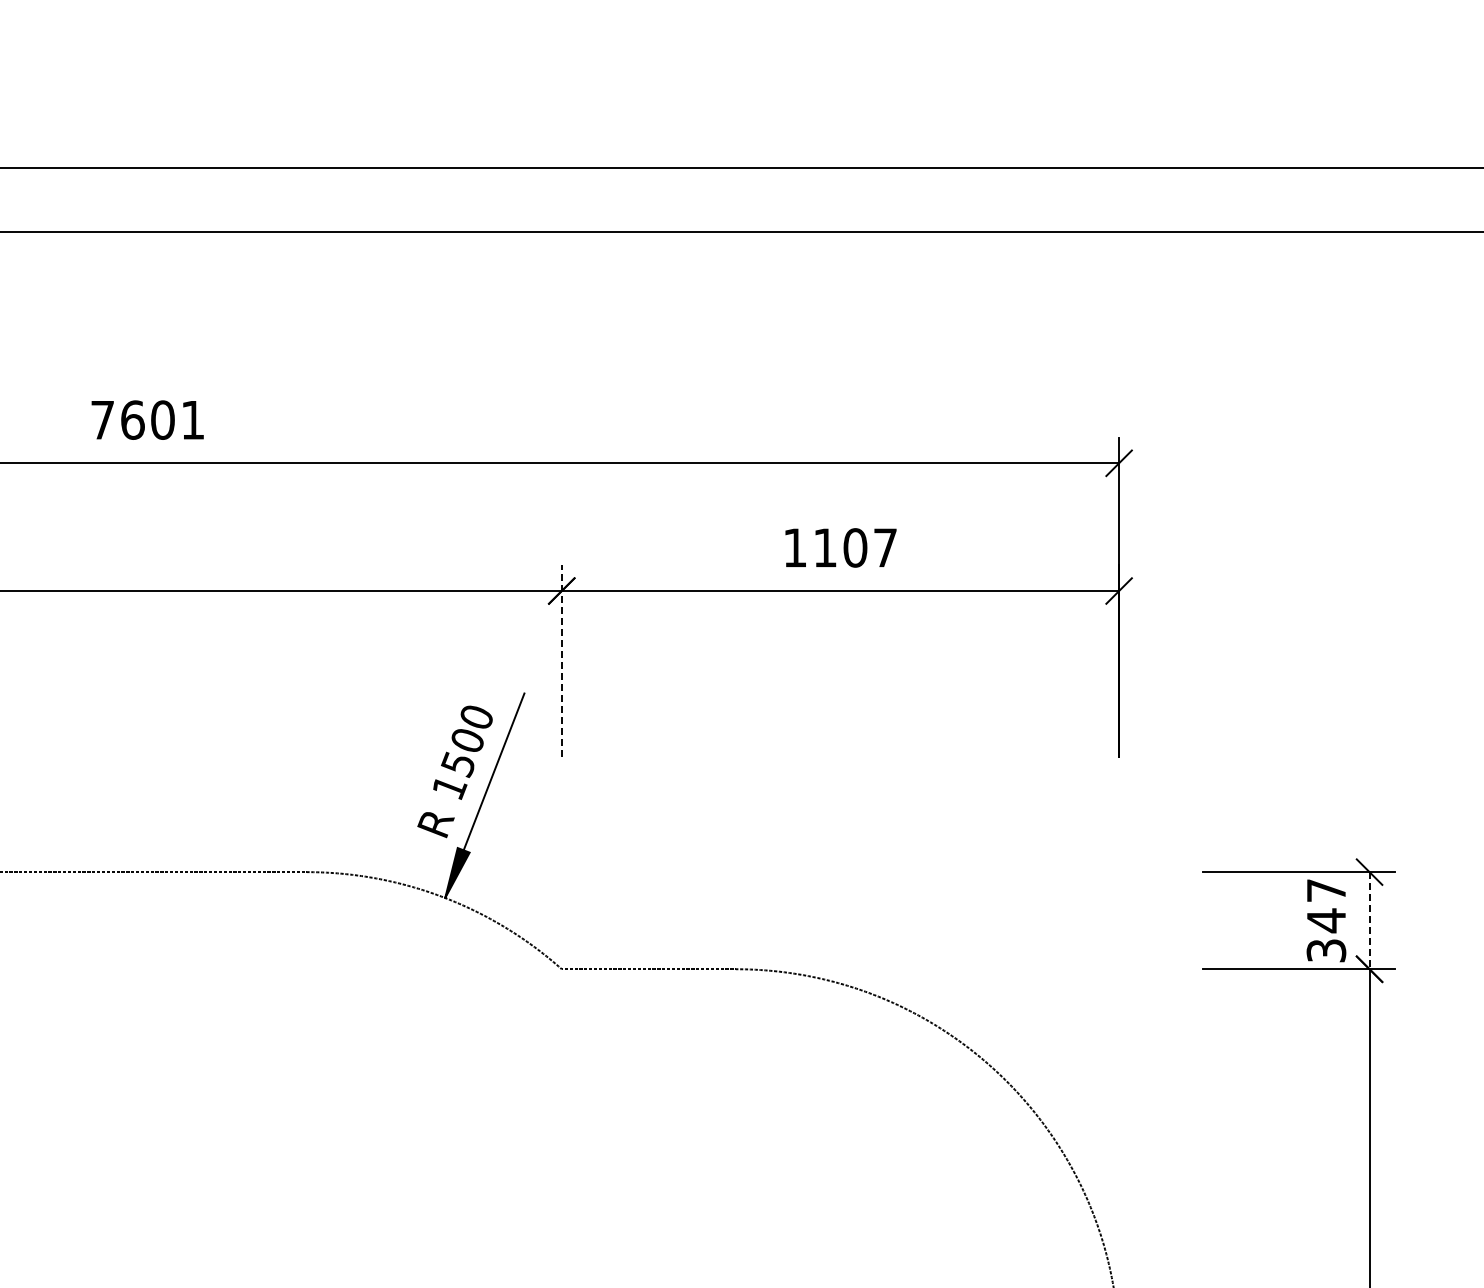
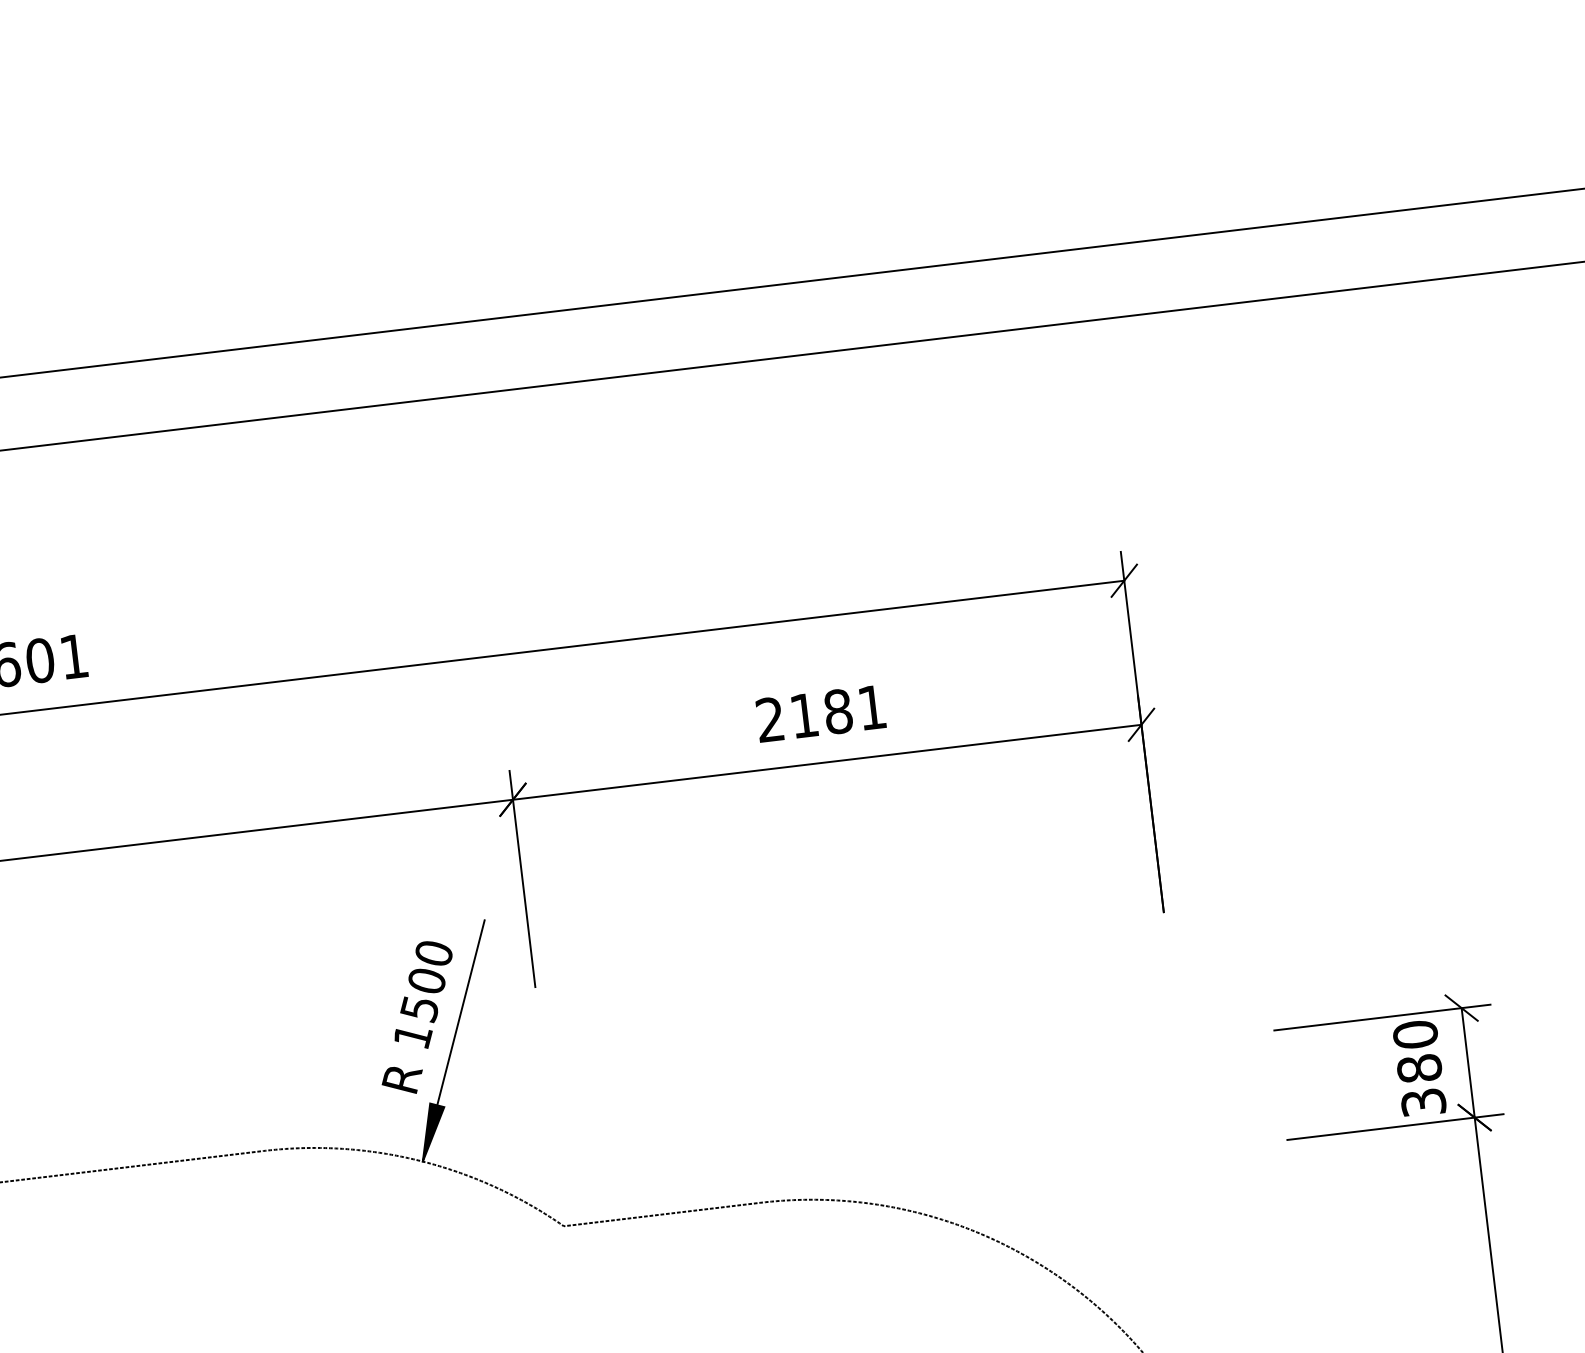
text: (839, 547) -> (820, 713), 1107 -> 2181
line: (561, 661) -> (522, 879), dashed -> solid
text: (1326, 905) -> (1417, 1051), 347 -> 380
line: (1369, 920) -> (1468, 1062), dashed -> solid

